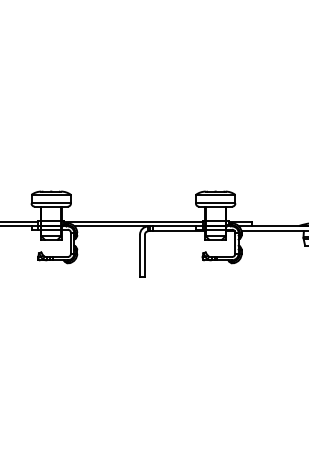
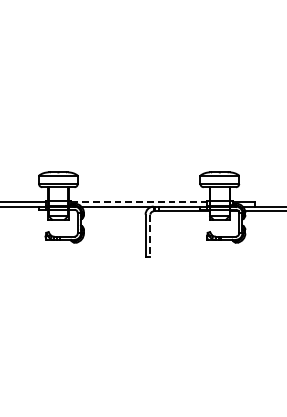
line: (133, 221) -> (139, 201), solid -> dashed
line: (144, 256) -> (149, 236), solid -> dashed

